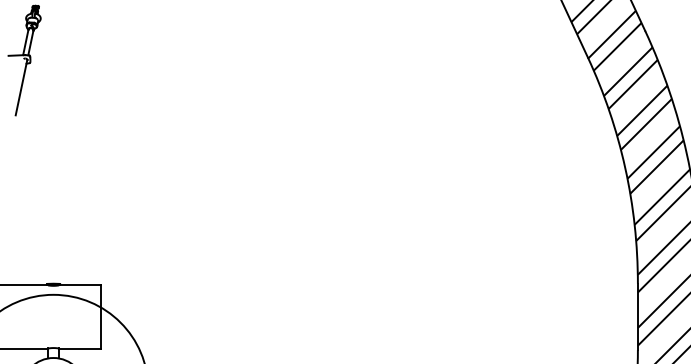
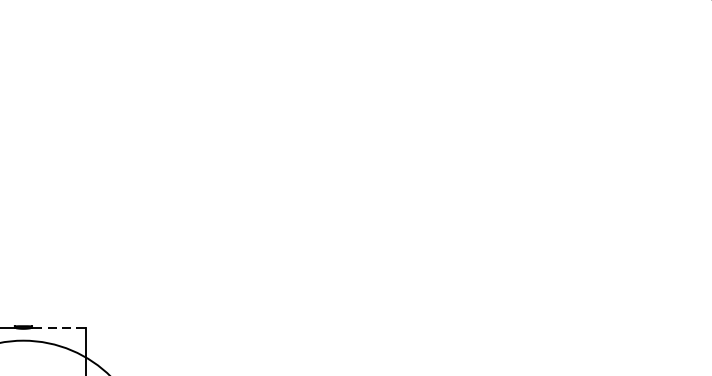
line: (80, 285) -> (58, 328), solid -> dashed

